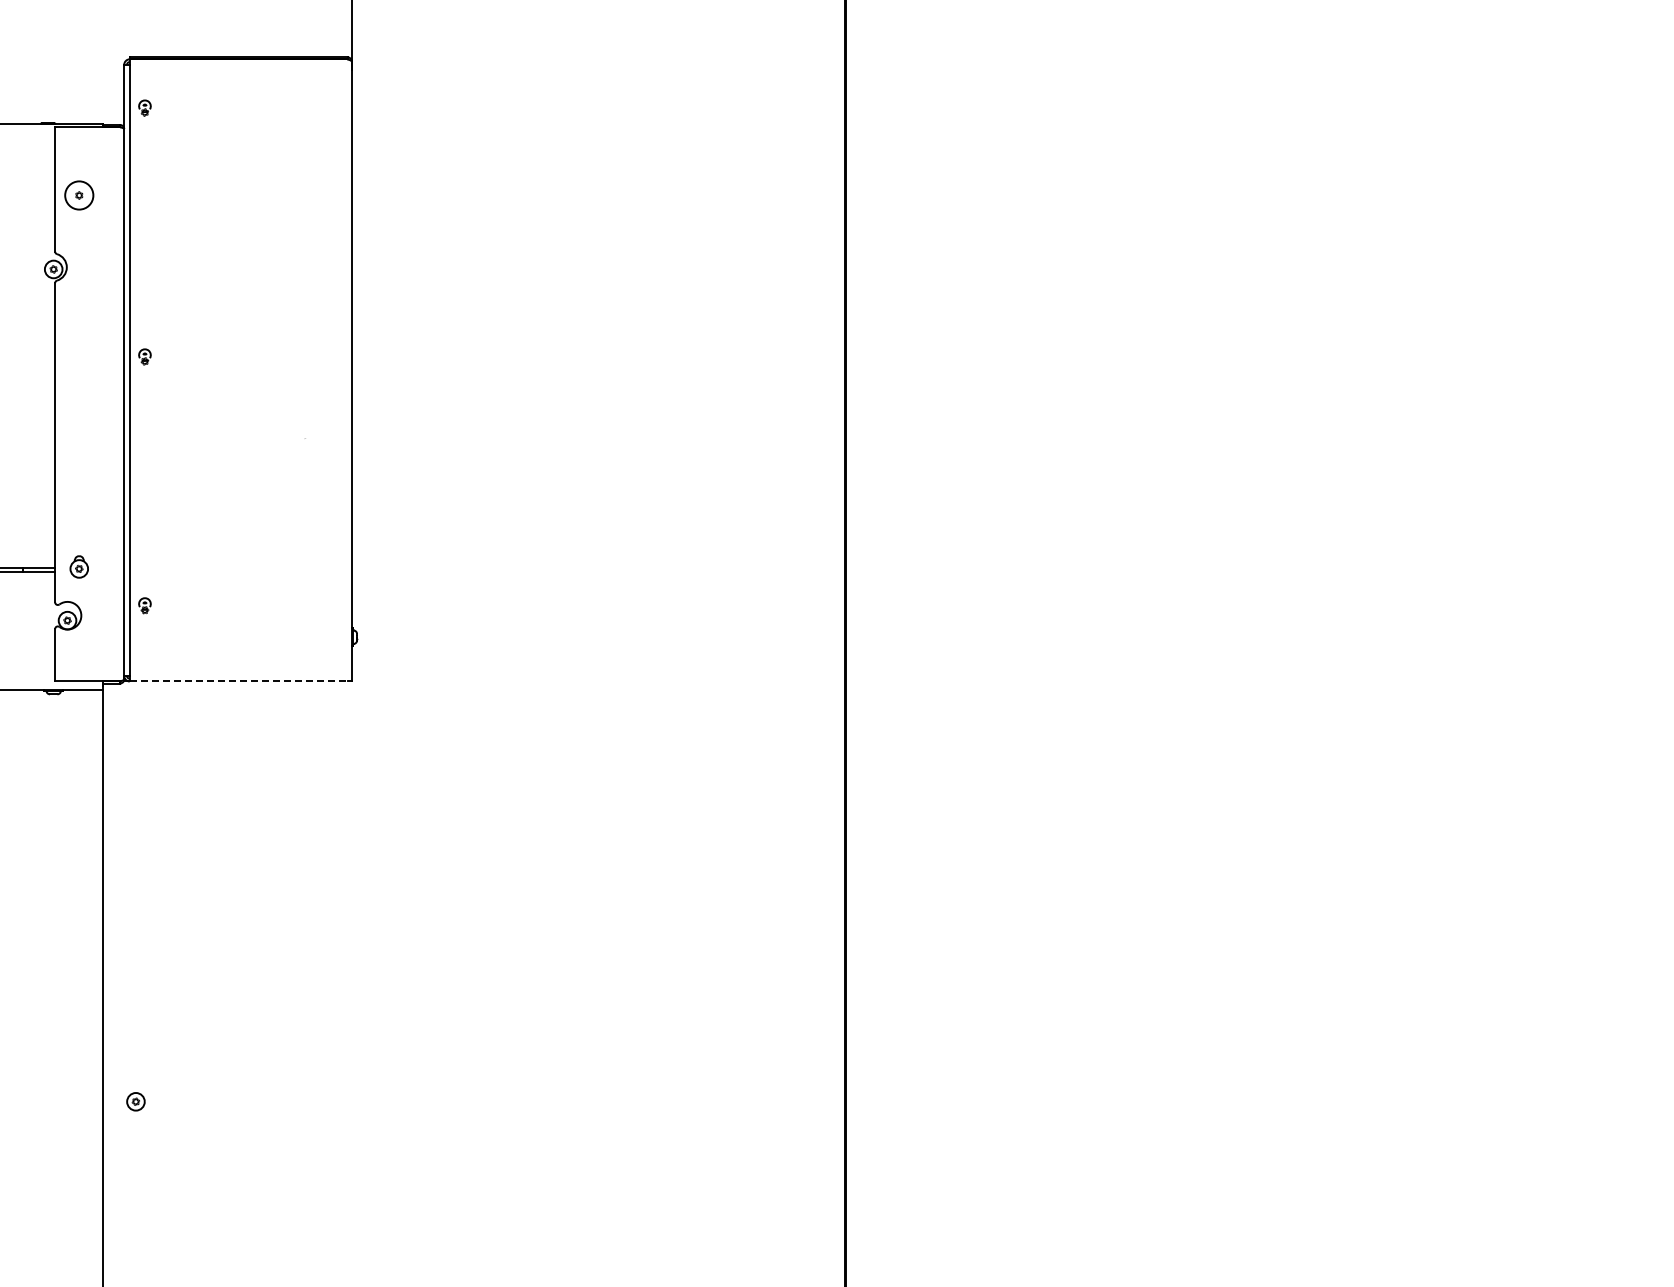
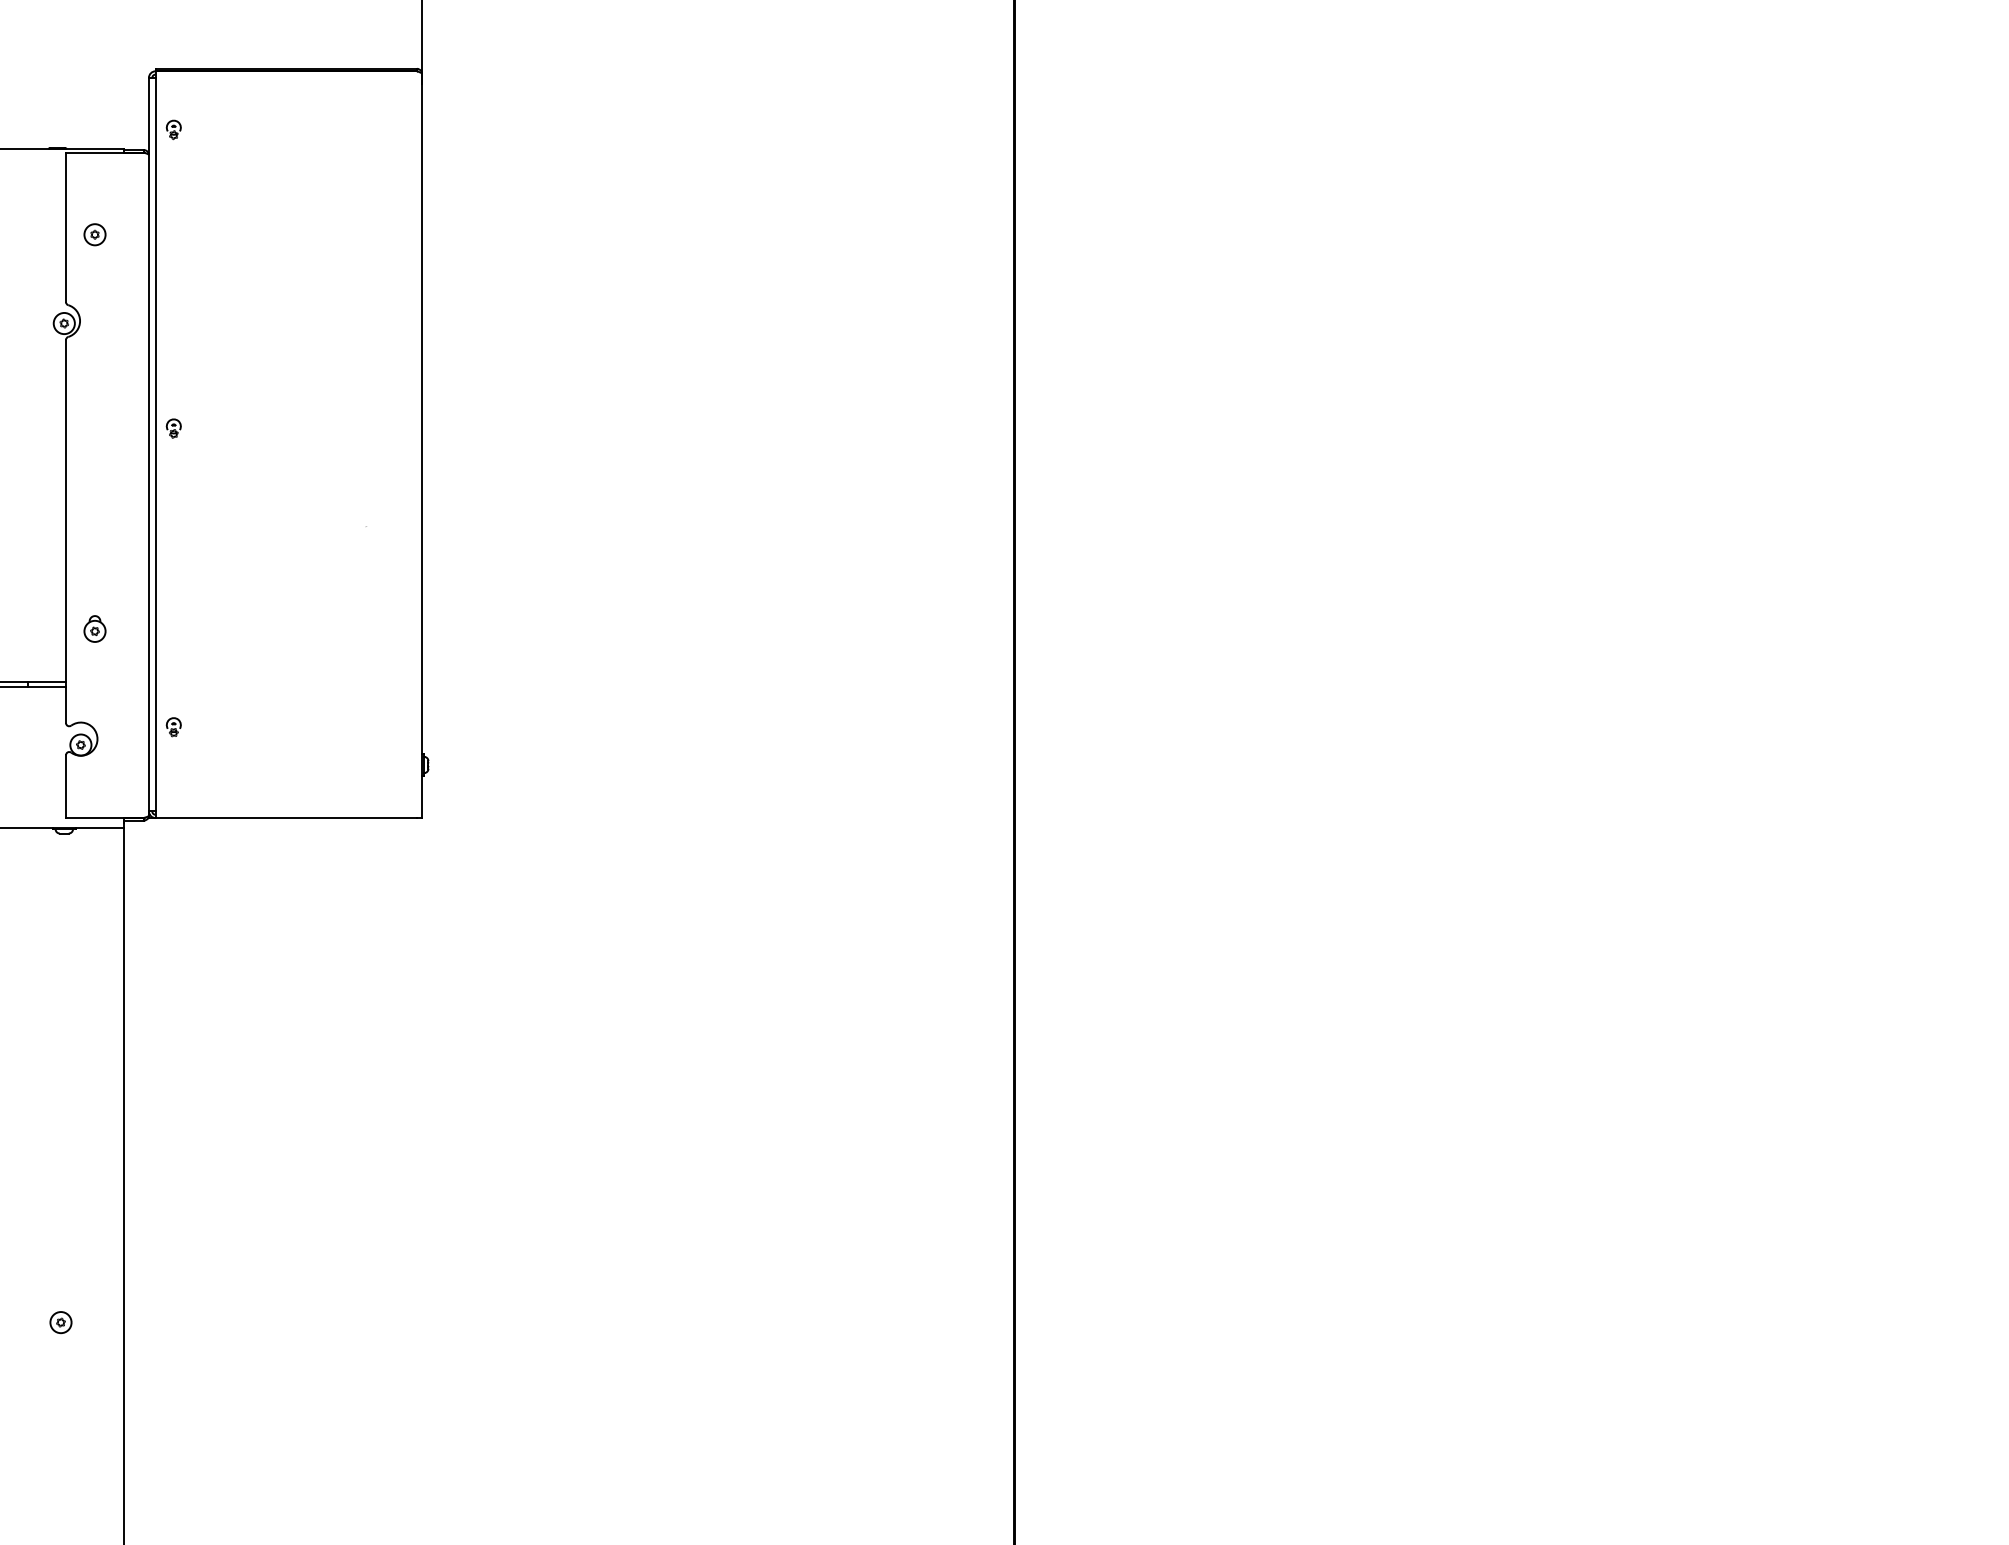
circle: (79, 195) -> (95, 234), size x0.62
part: (78, 566) -> (94, 628), moved
line: (238, 681) -> (286, 818), dashed -> solid
part: (135, 1101) -> (60, 1322), moved

